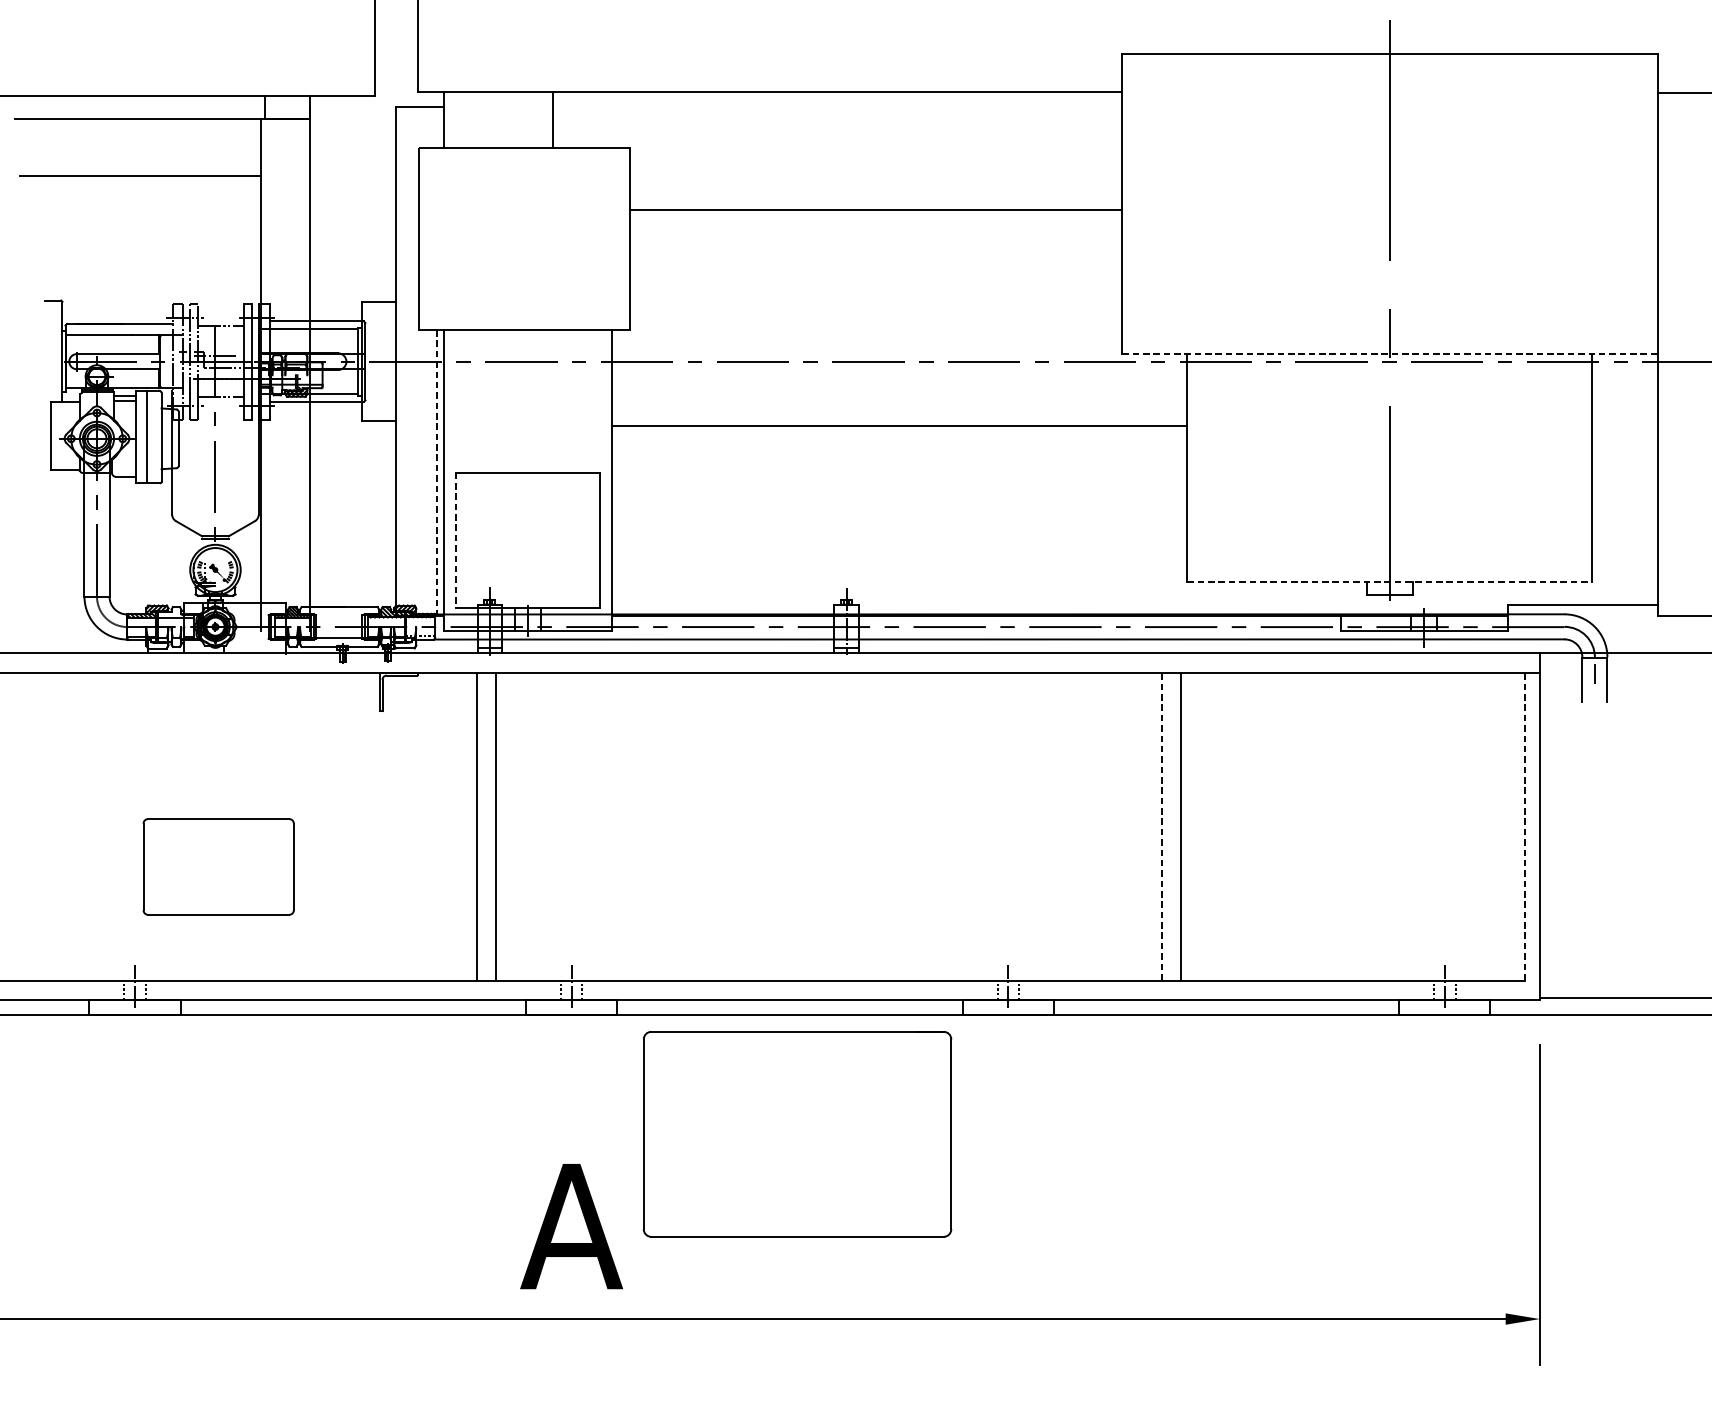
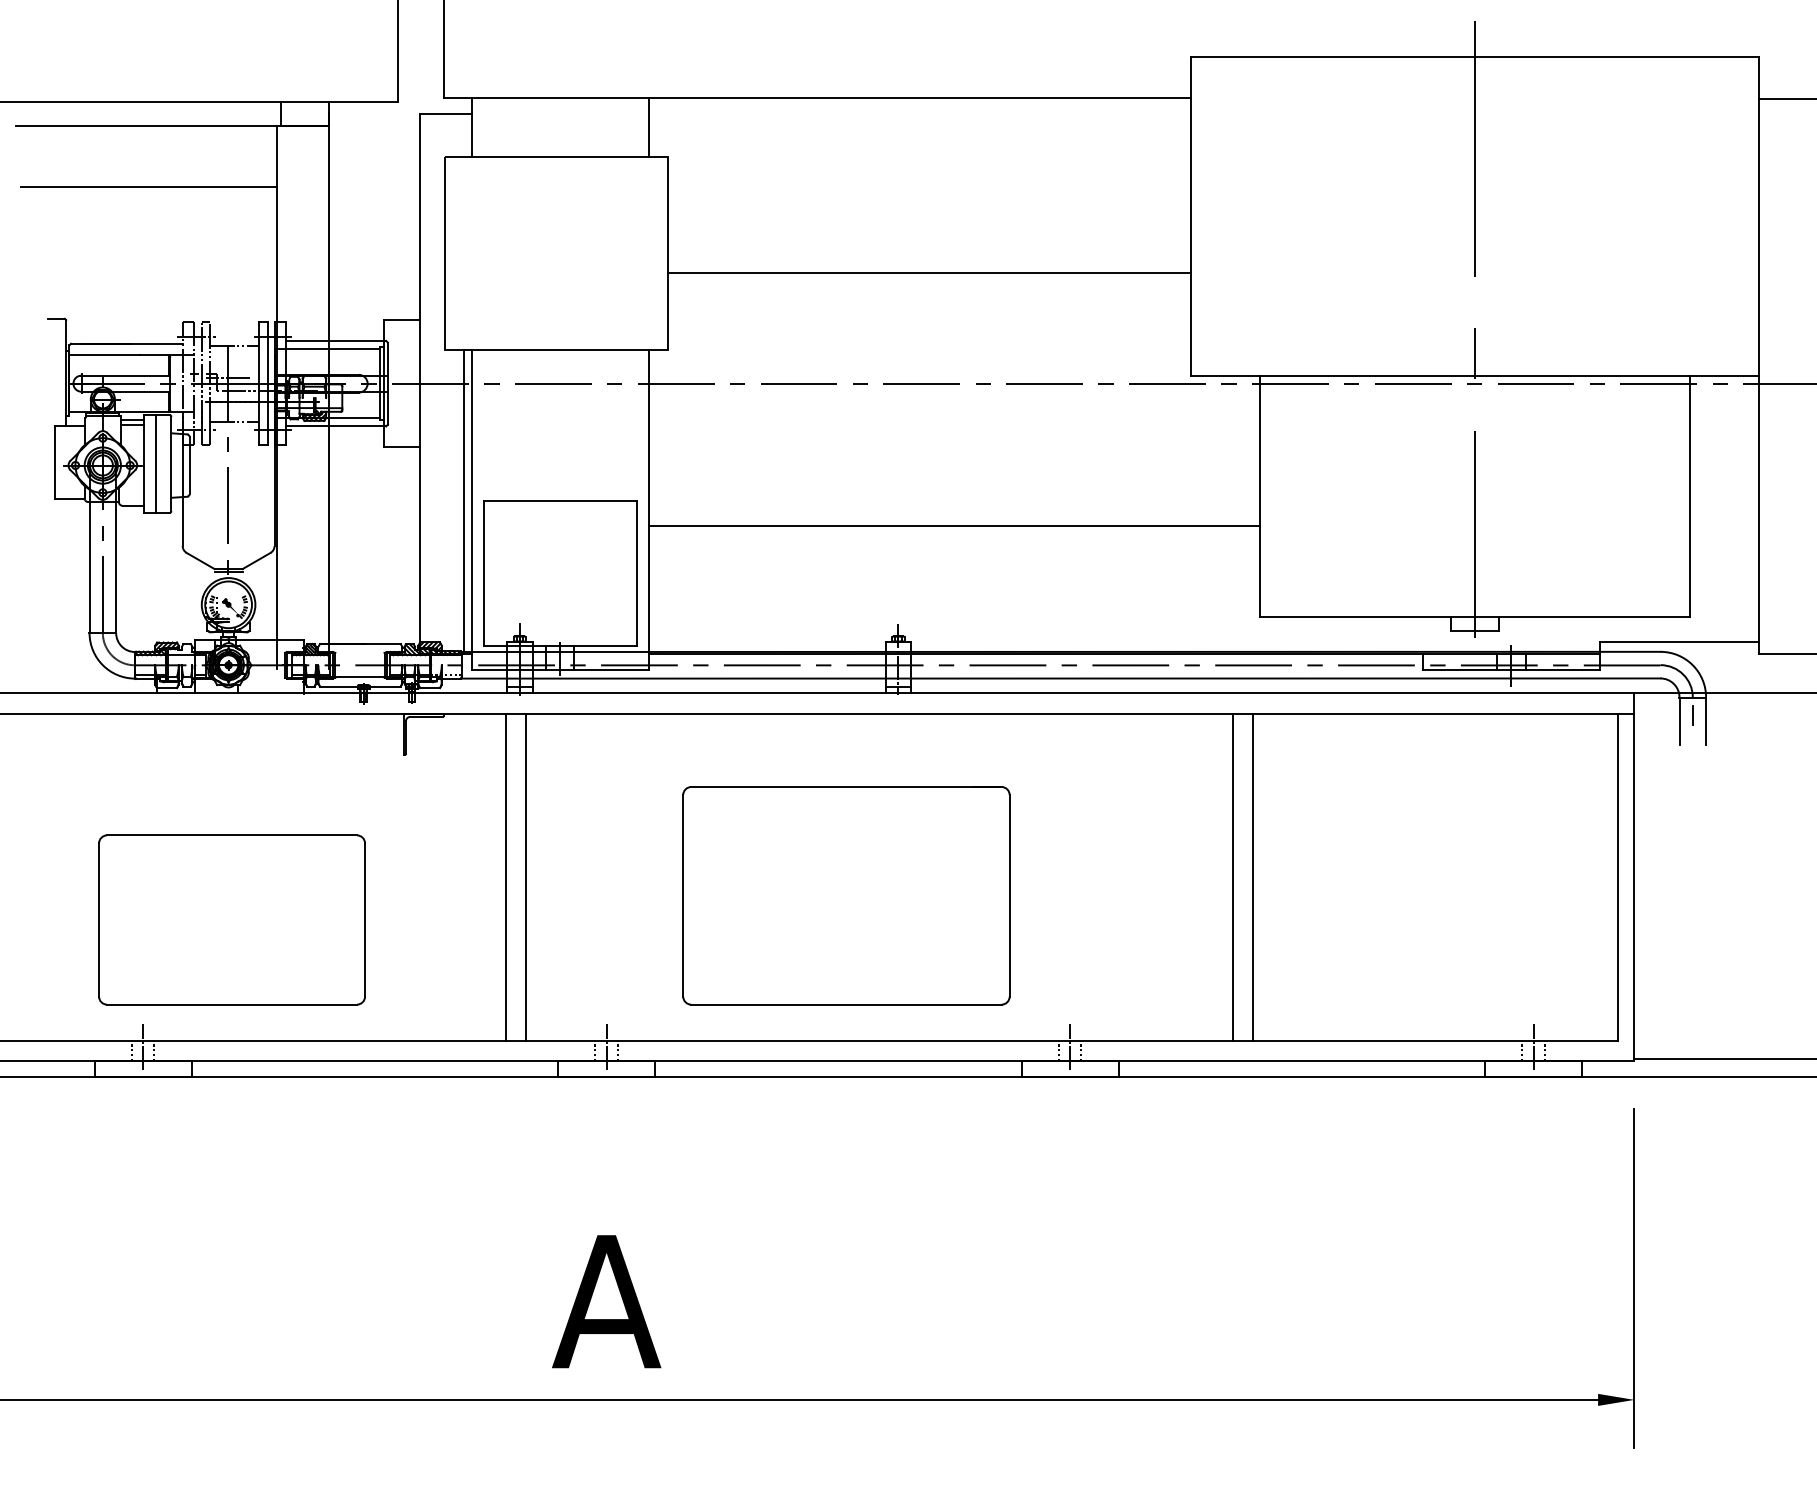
line: (552, 120) -> (648, 127), moved
line: (875, 210) -> (929, 273), moved
line: (1390, 353) -> (1475, 375), dashed -> solid
line: (899, 426) -> (954, 526), moved
line: (436, 472) -> (463, 501), dashed -> solid
line: (455, 541) -> (483, 574), dashed -> solid
line: (1390, 581) -> (1475, 617), dashed -> solid
line: (1162, 827) -> (1233, 878), dashed -> solid
line: (1524, 827) -> (1618, 878), dashed -> solid
part: (218, 866) -> (231, 919), size x1.67
part: (797, 1134) -> (846, 895), moved

